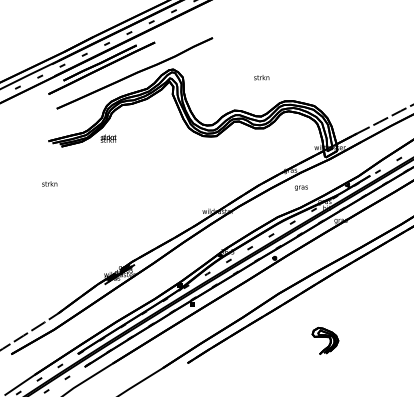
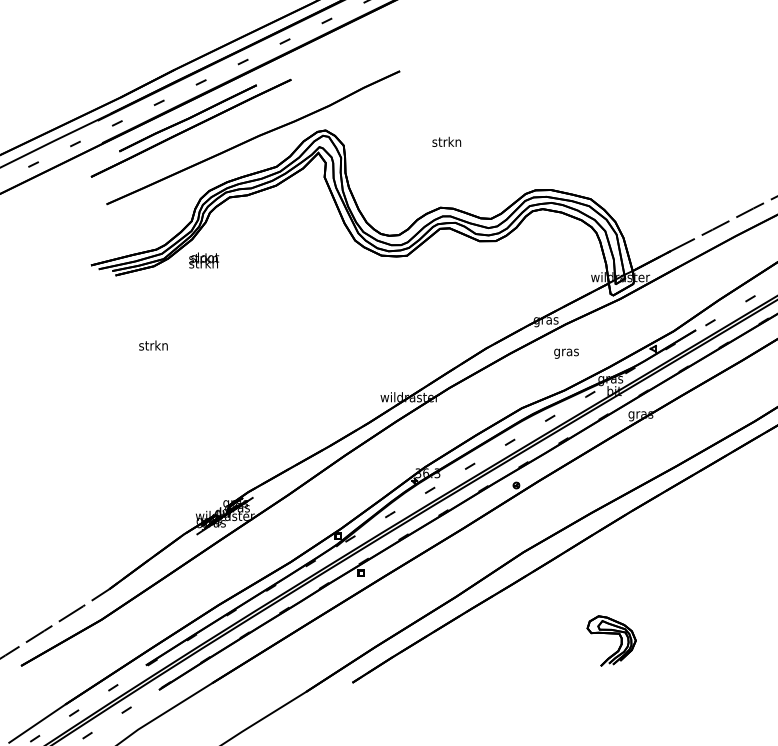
text: (261, 77) -> (446, 141), moved
text: (49, 183) -> (153, 344), moved

